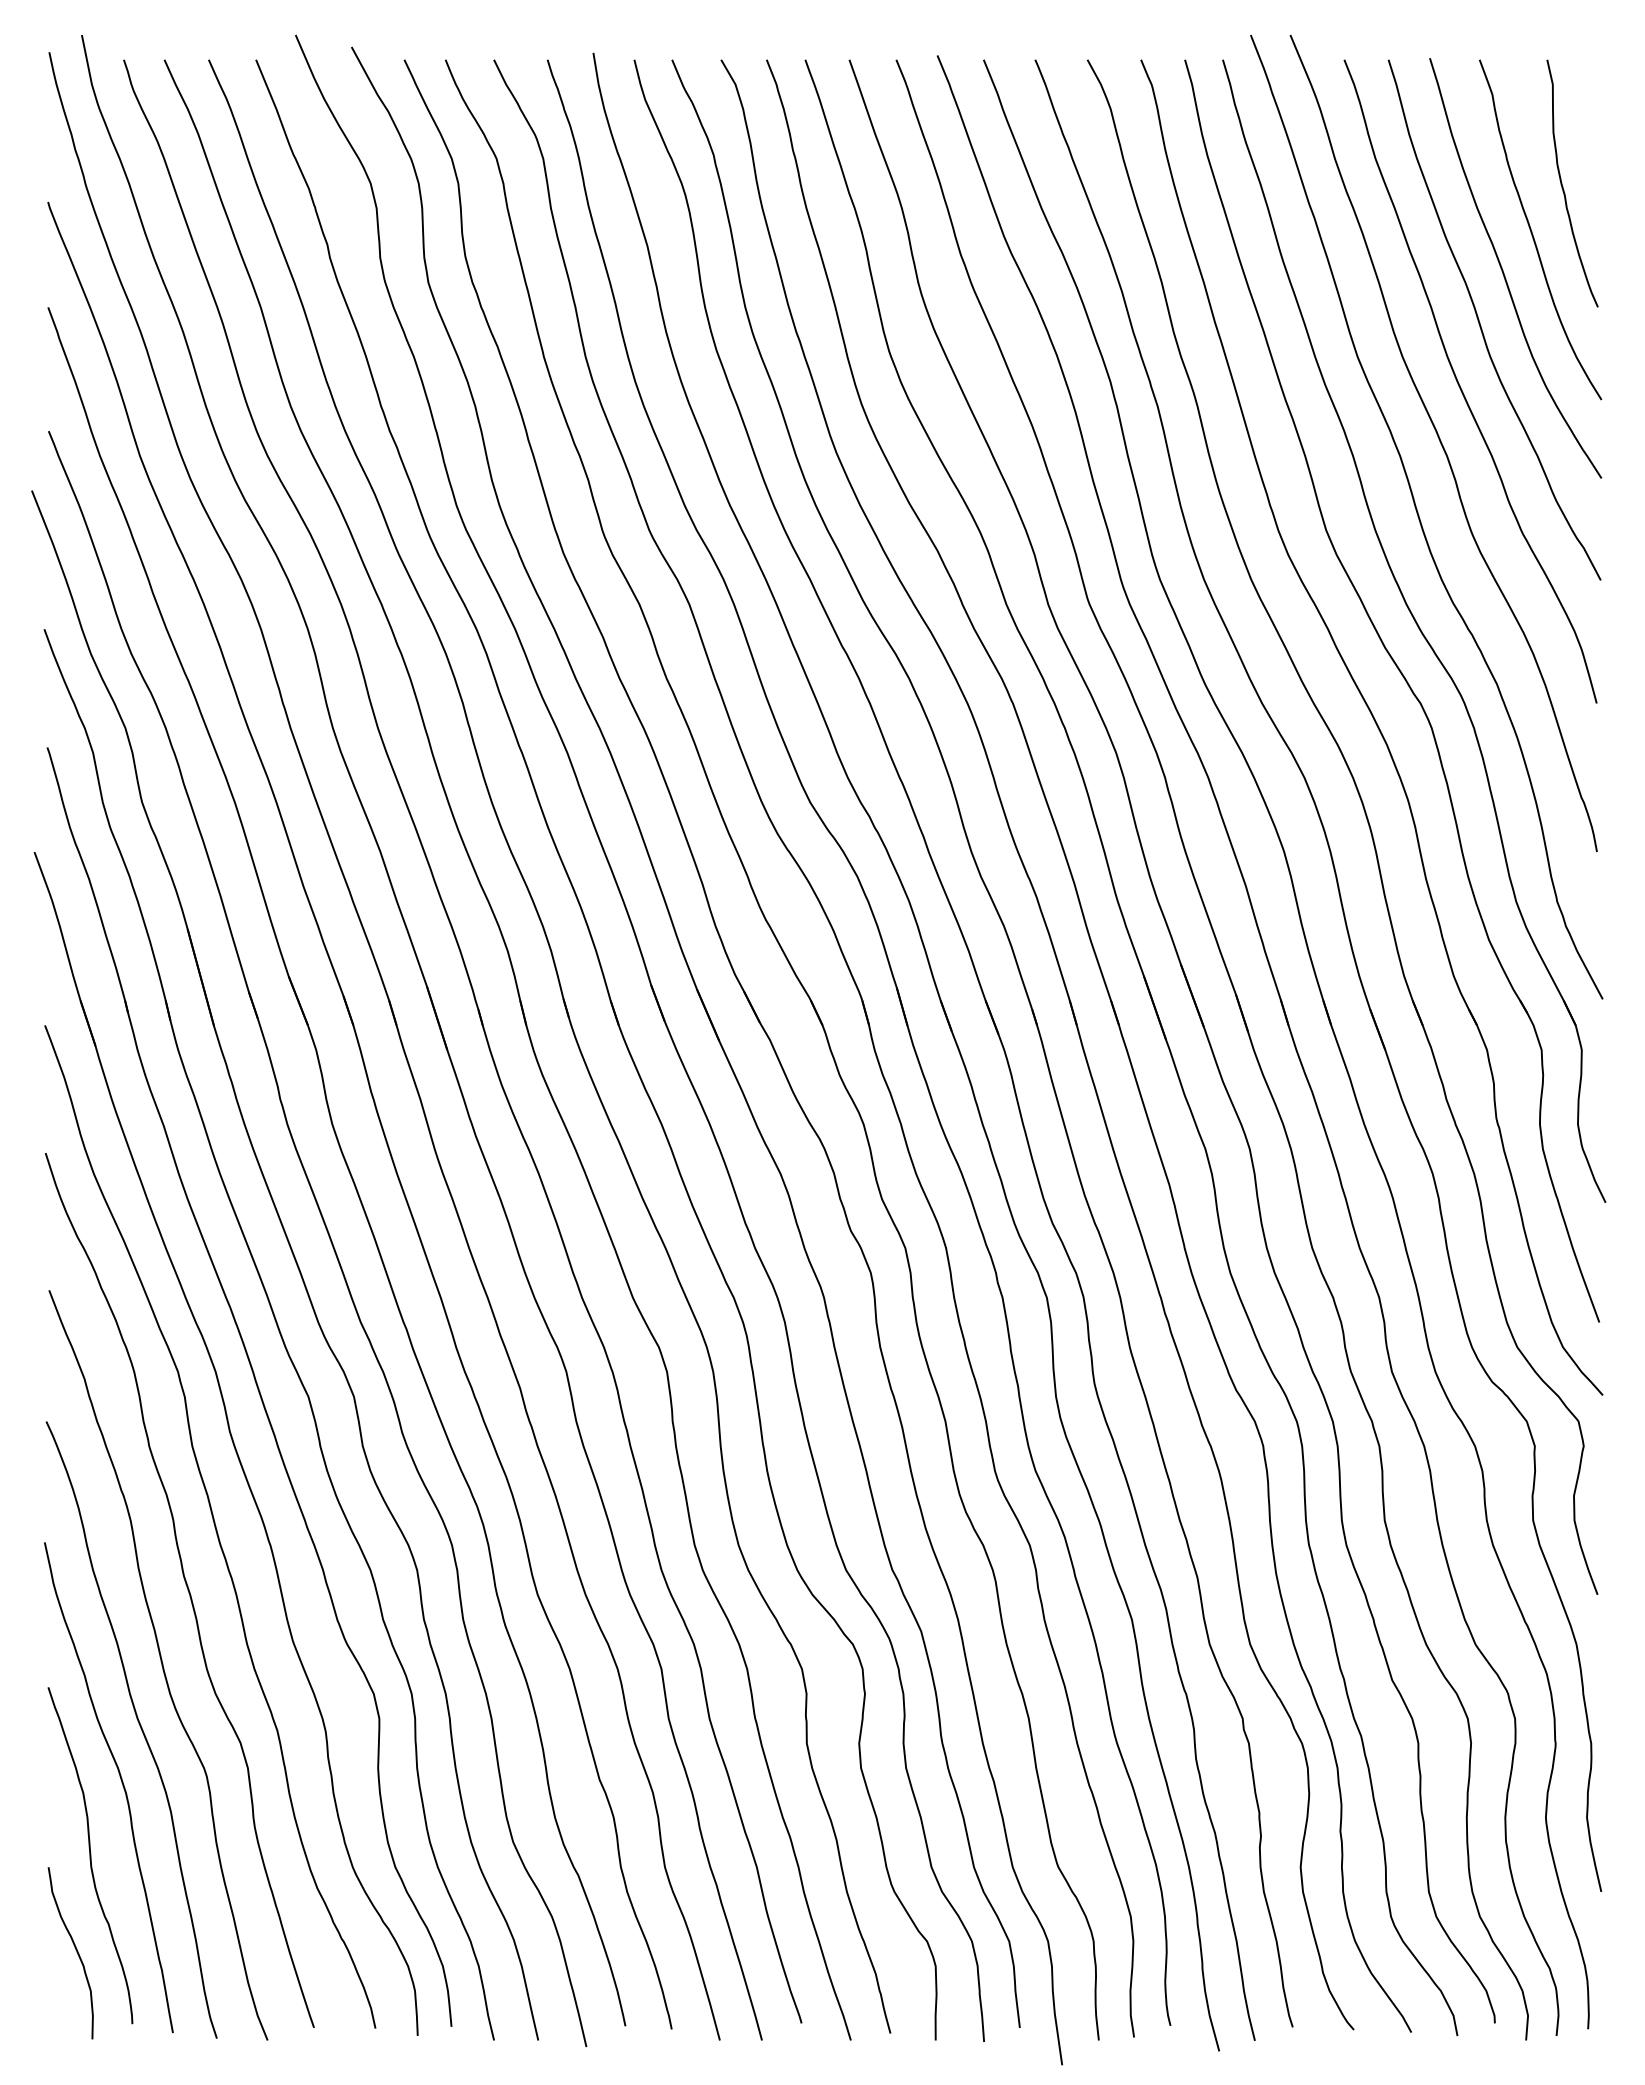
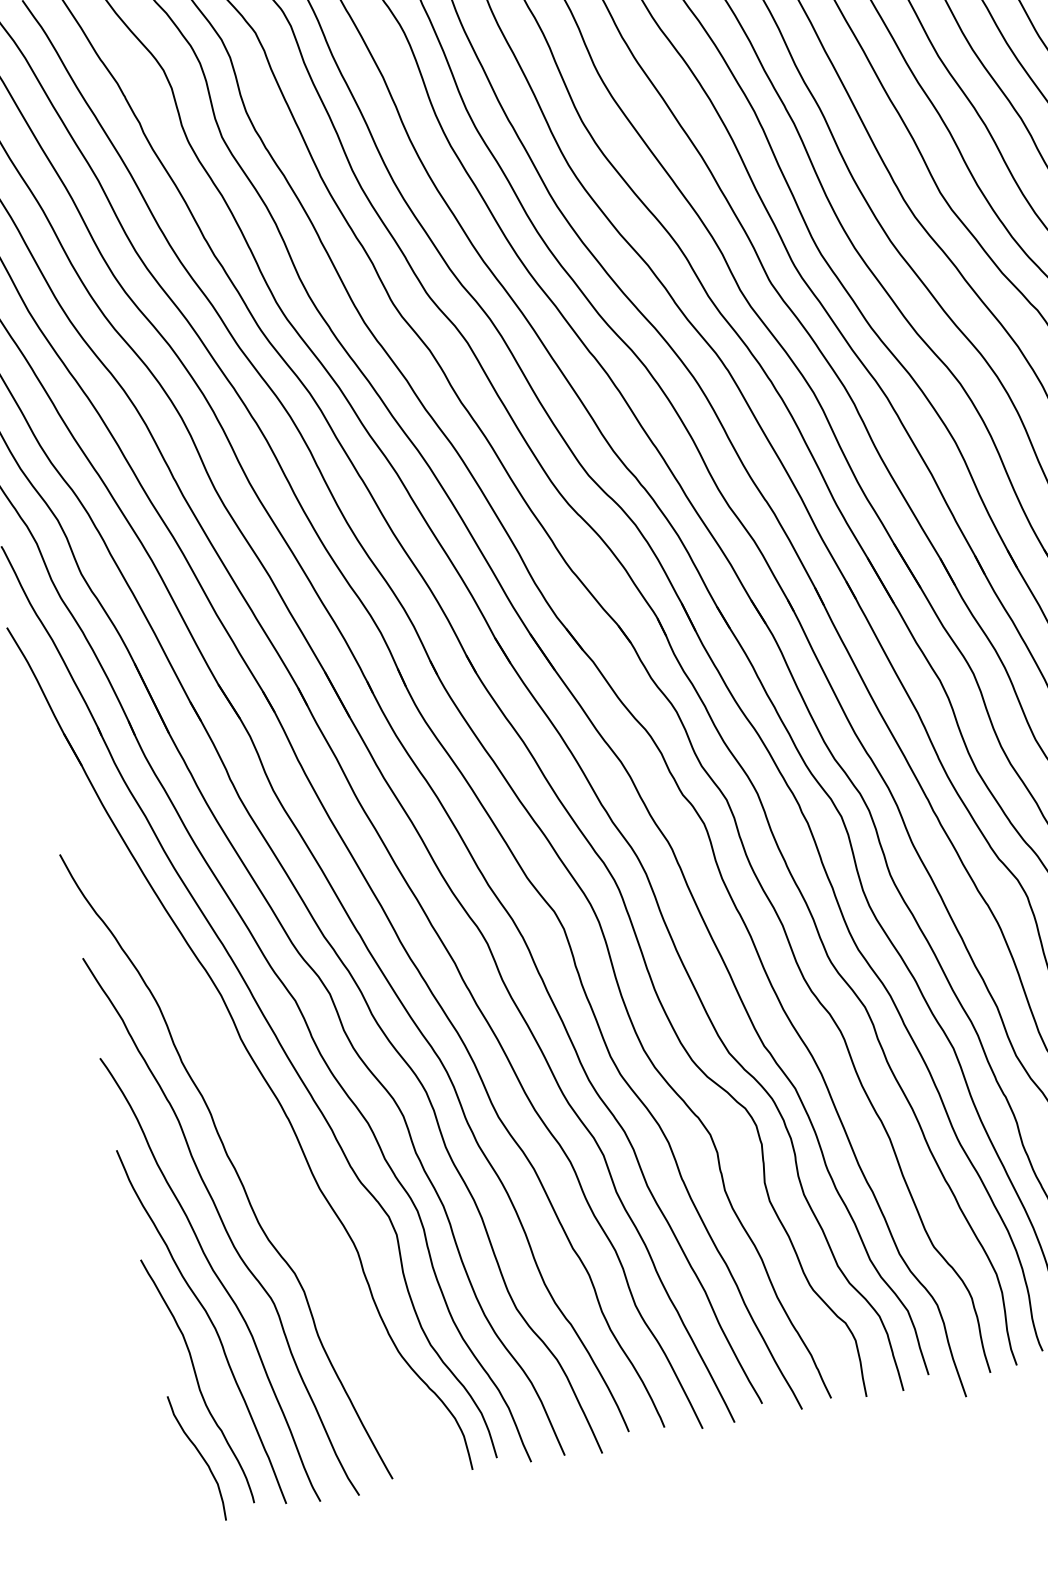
curve: (214, 1526) -> (243, 1113), removed

